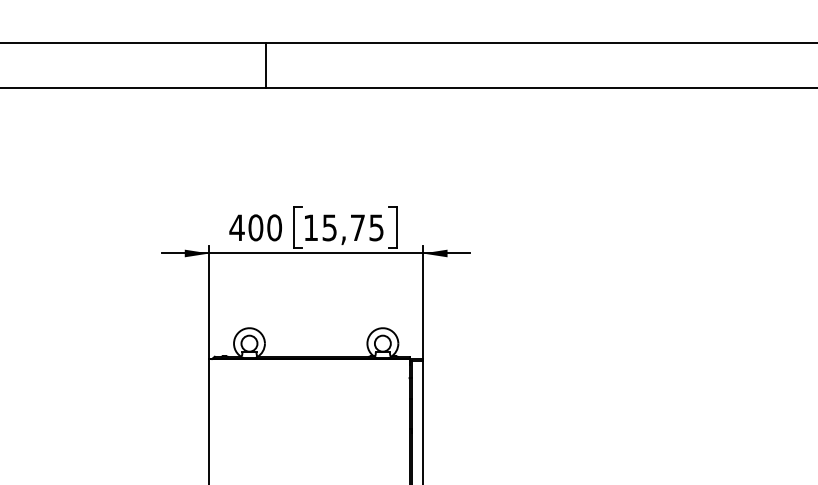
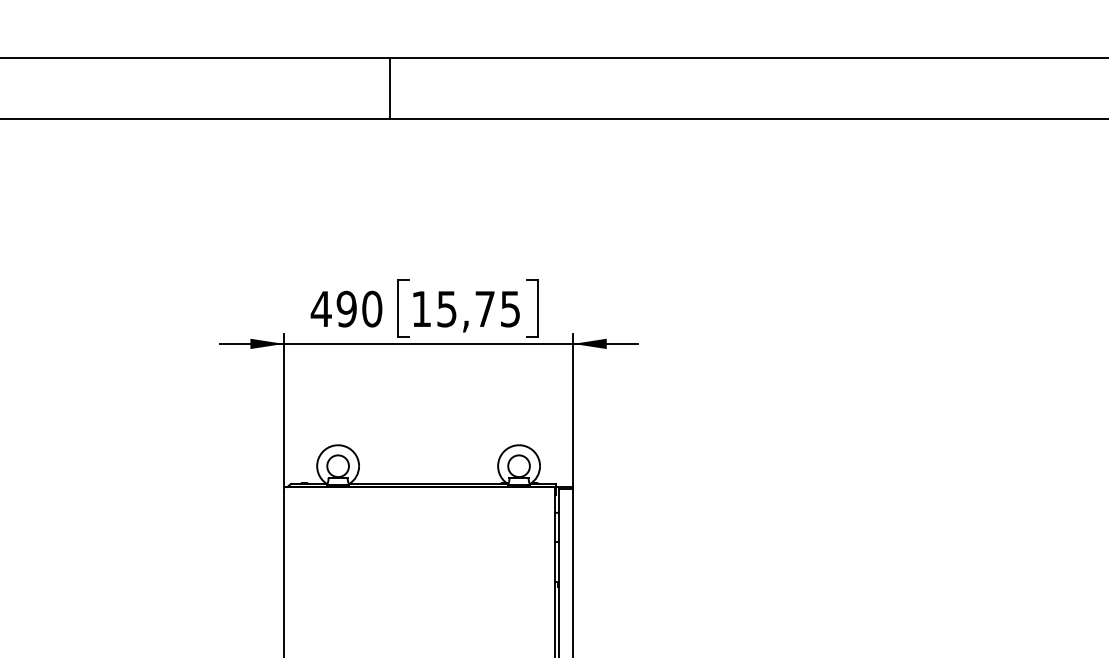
line: (265, 65) -> (389, 88), moved
text: (255, 228) -> (346, 309), 400 -> 490

